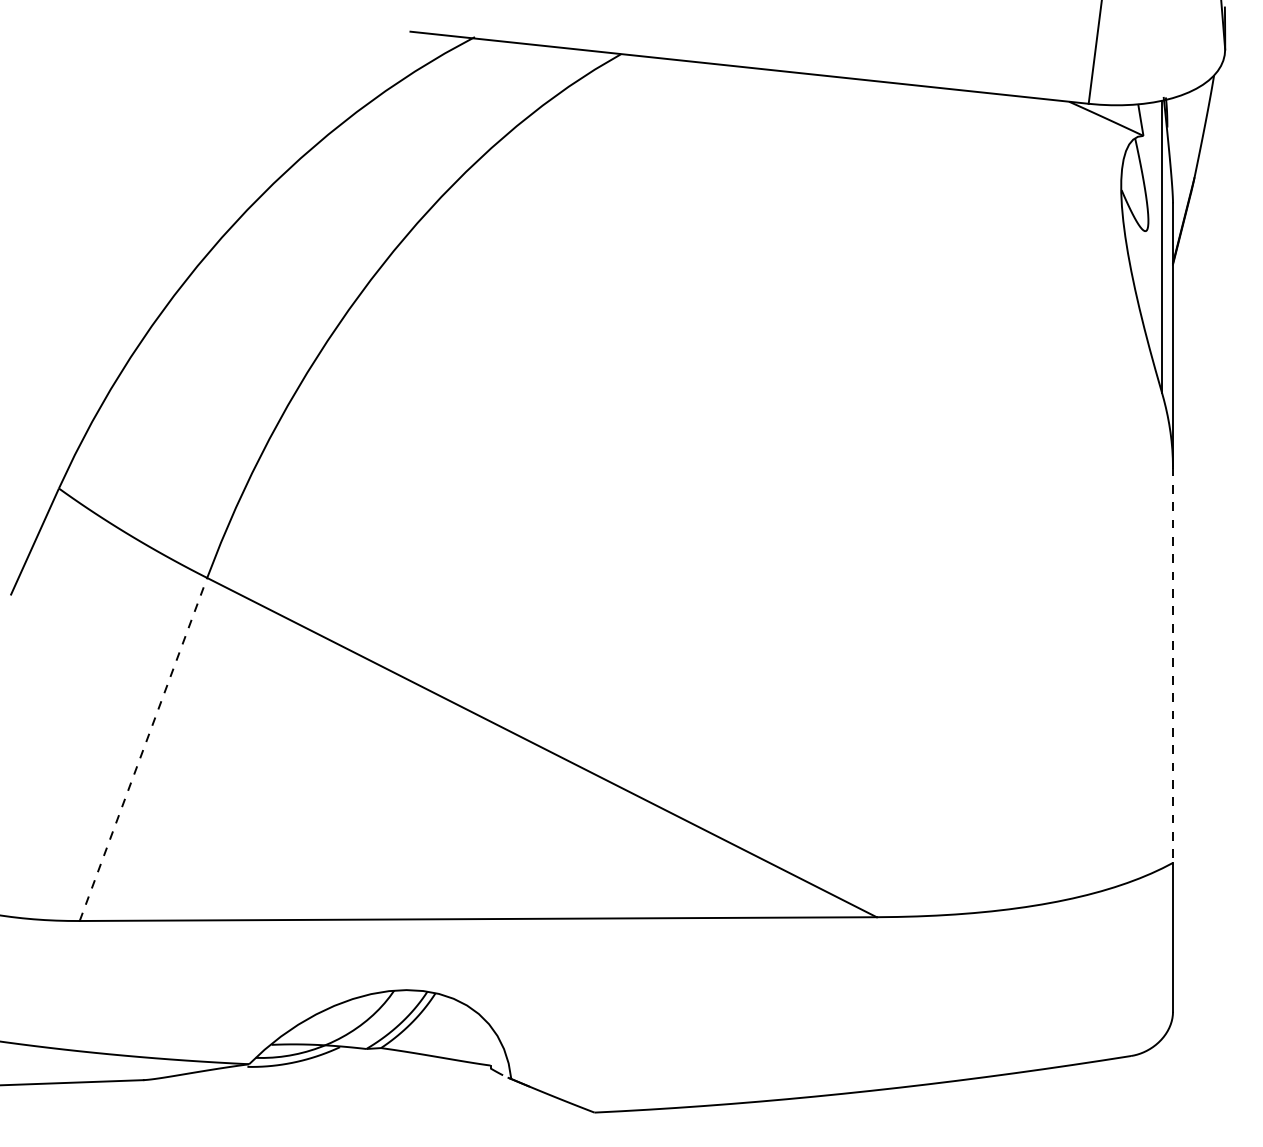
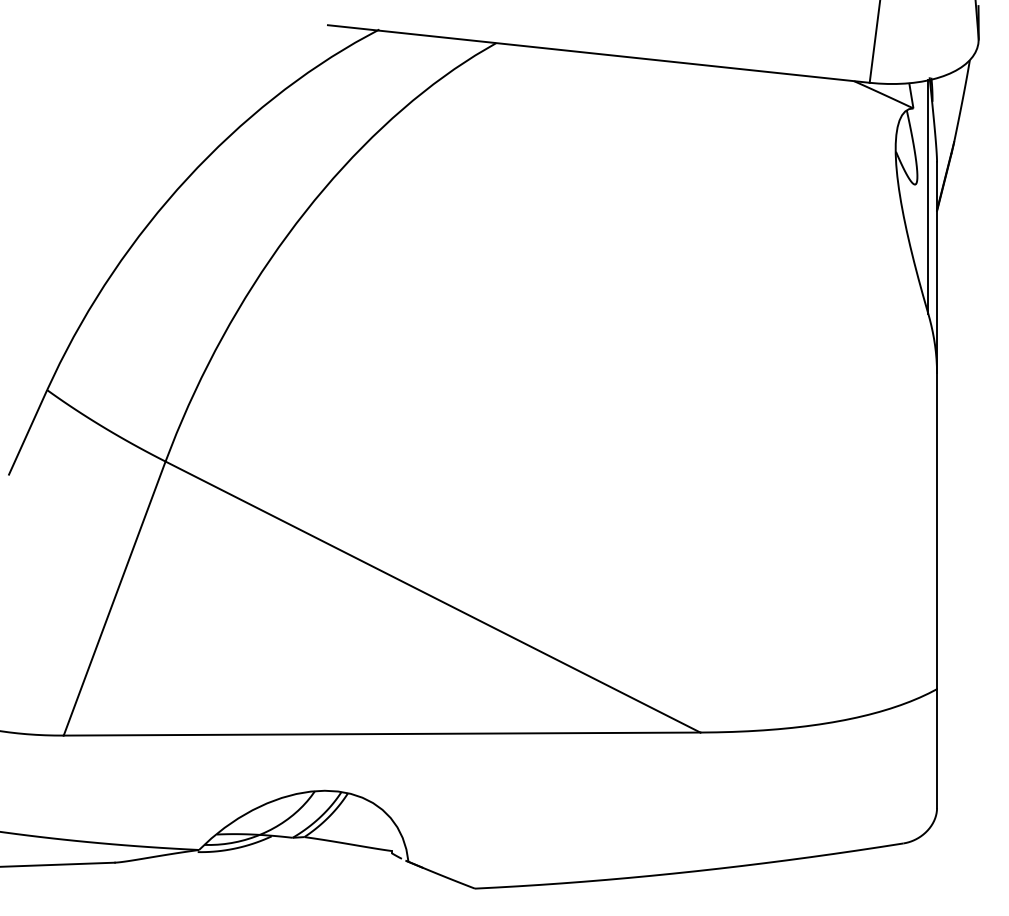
line: (1173, 665) -> (937, 531), dashed -> solid
line: (143, 749) -> (114, 598), dashed -> solid

